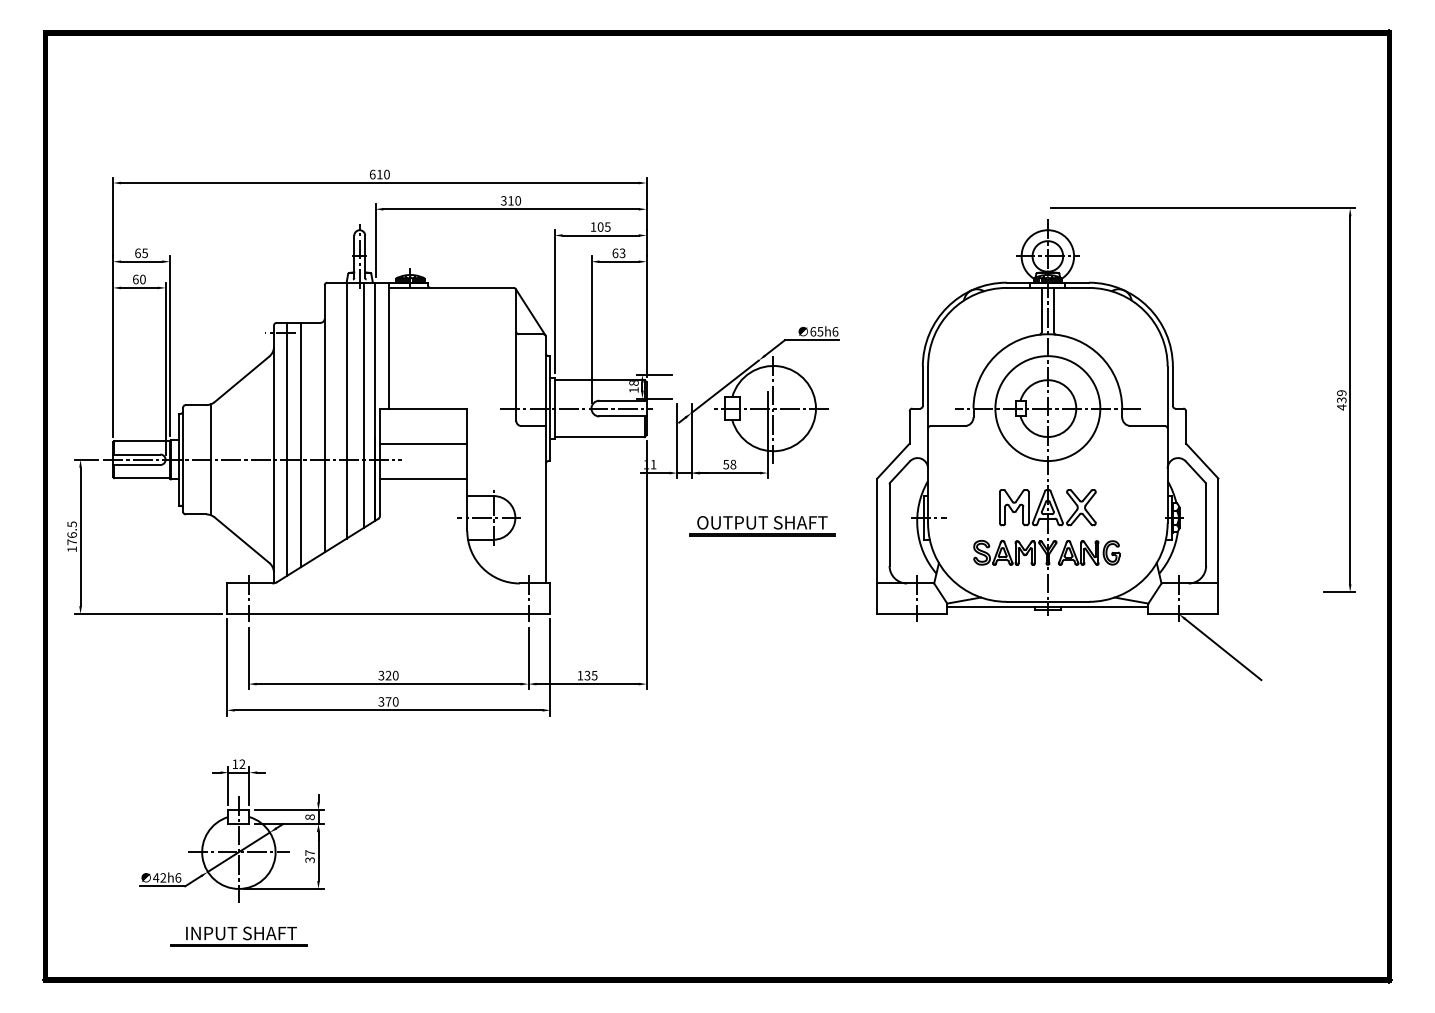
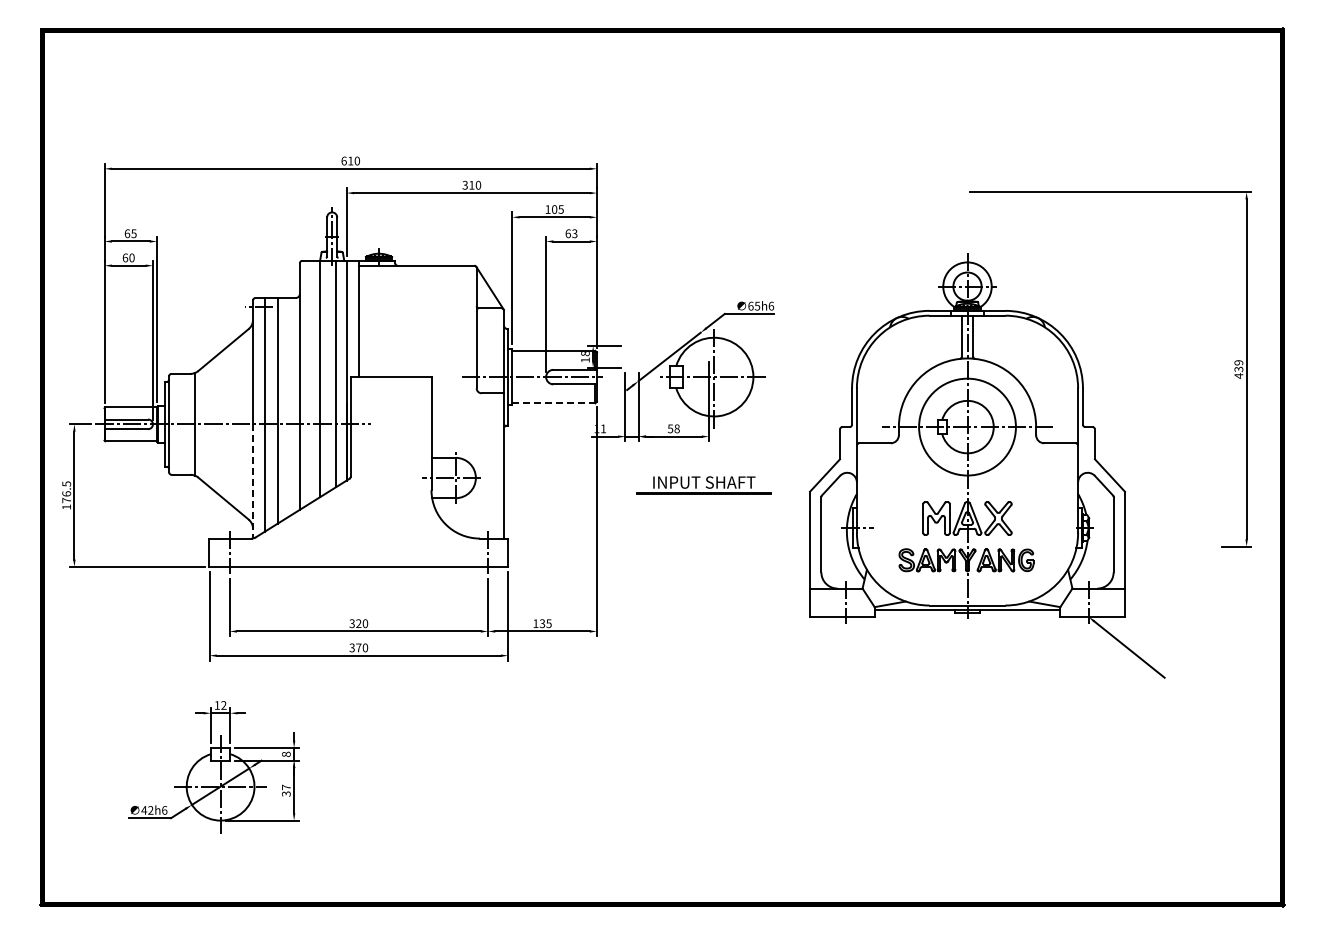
line: (599, 437) -> (553, 403), solid -> dashed
line: (422, 443) -> (390, 409), removed
part: (1069, 450) -> (987, 465), moved
line: (422, 478) -> (390, 441), removed
line: (274, 521) -> (253, 481), solid -> dashed
text: (761, 522) -> (703, 482), OUTPUT SHAFT -> INPUT SHAFT
part: (238, 936) -> (220, 864), removed

